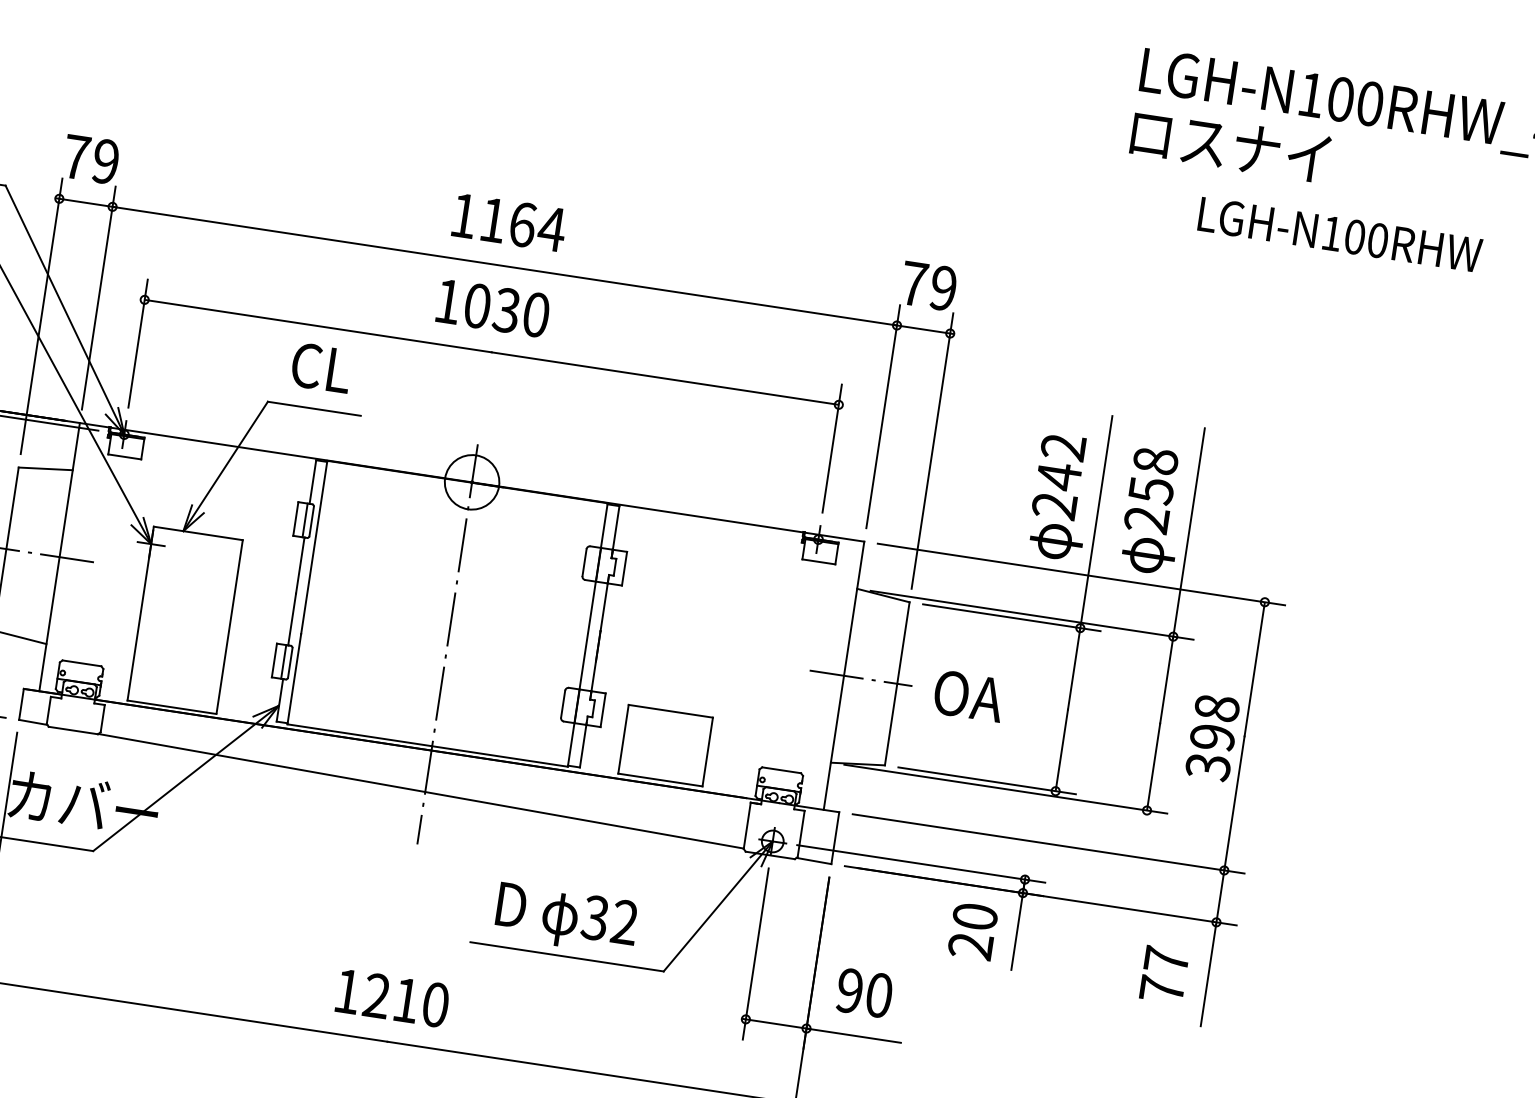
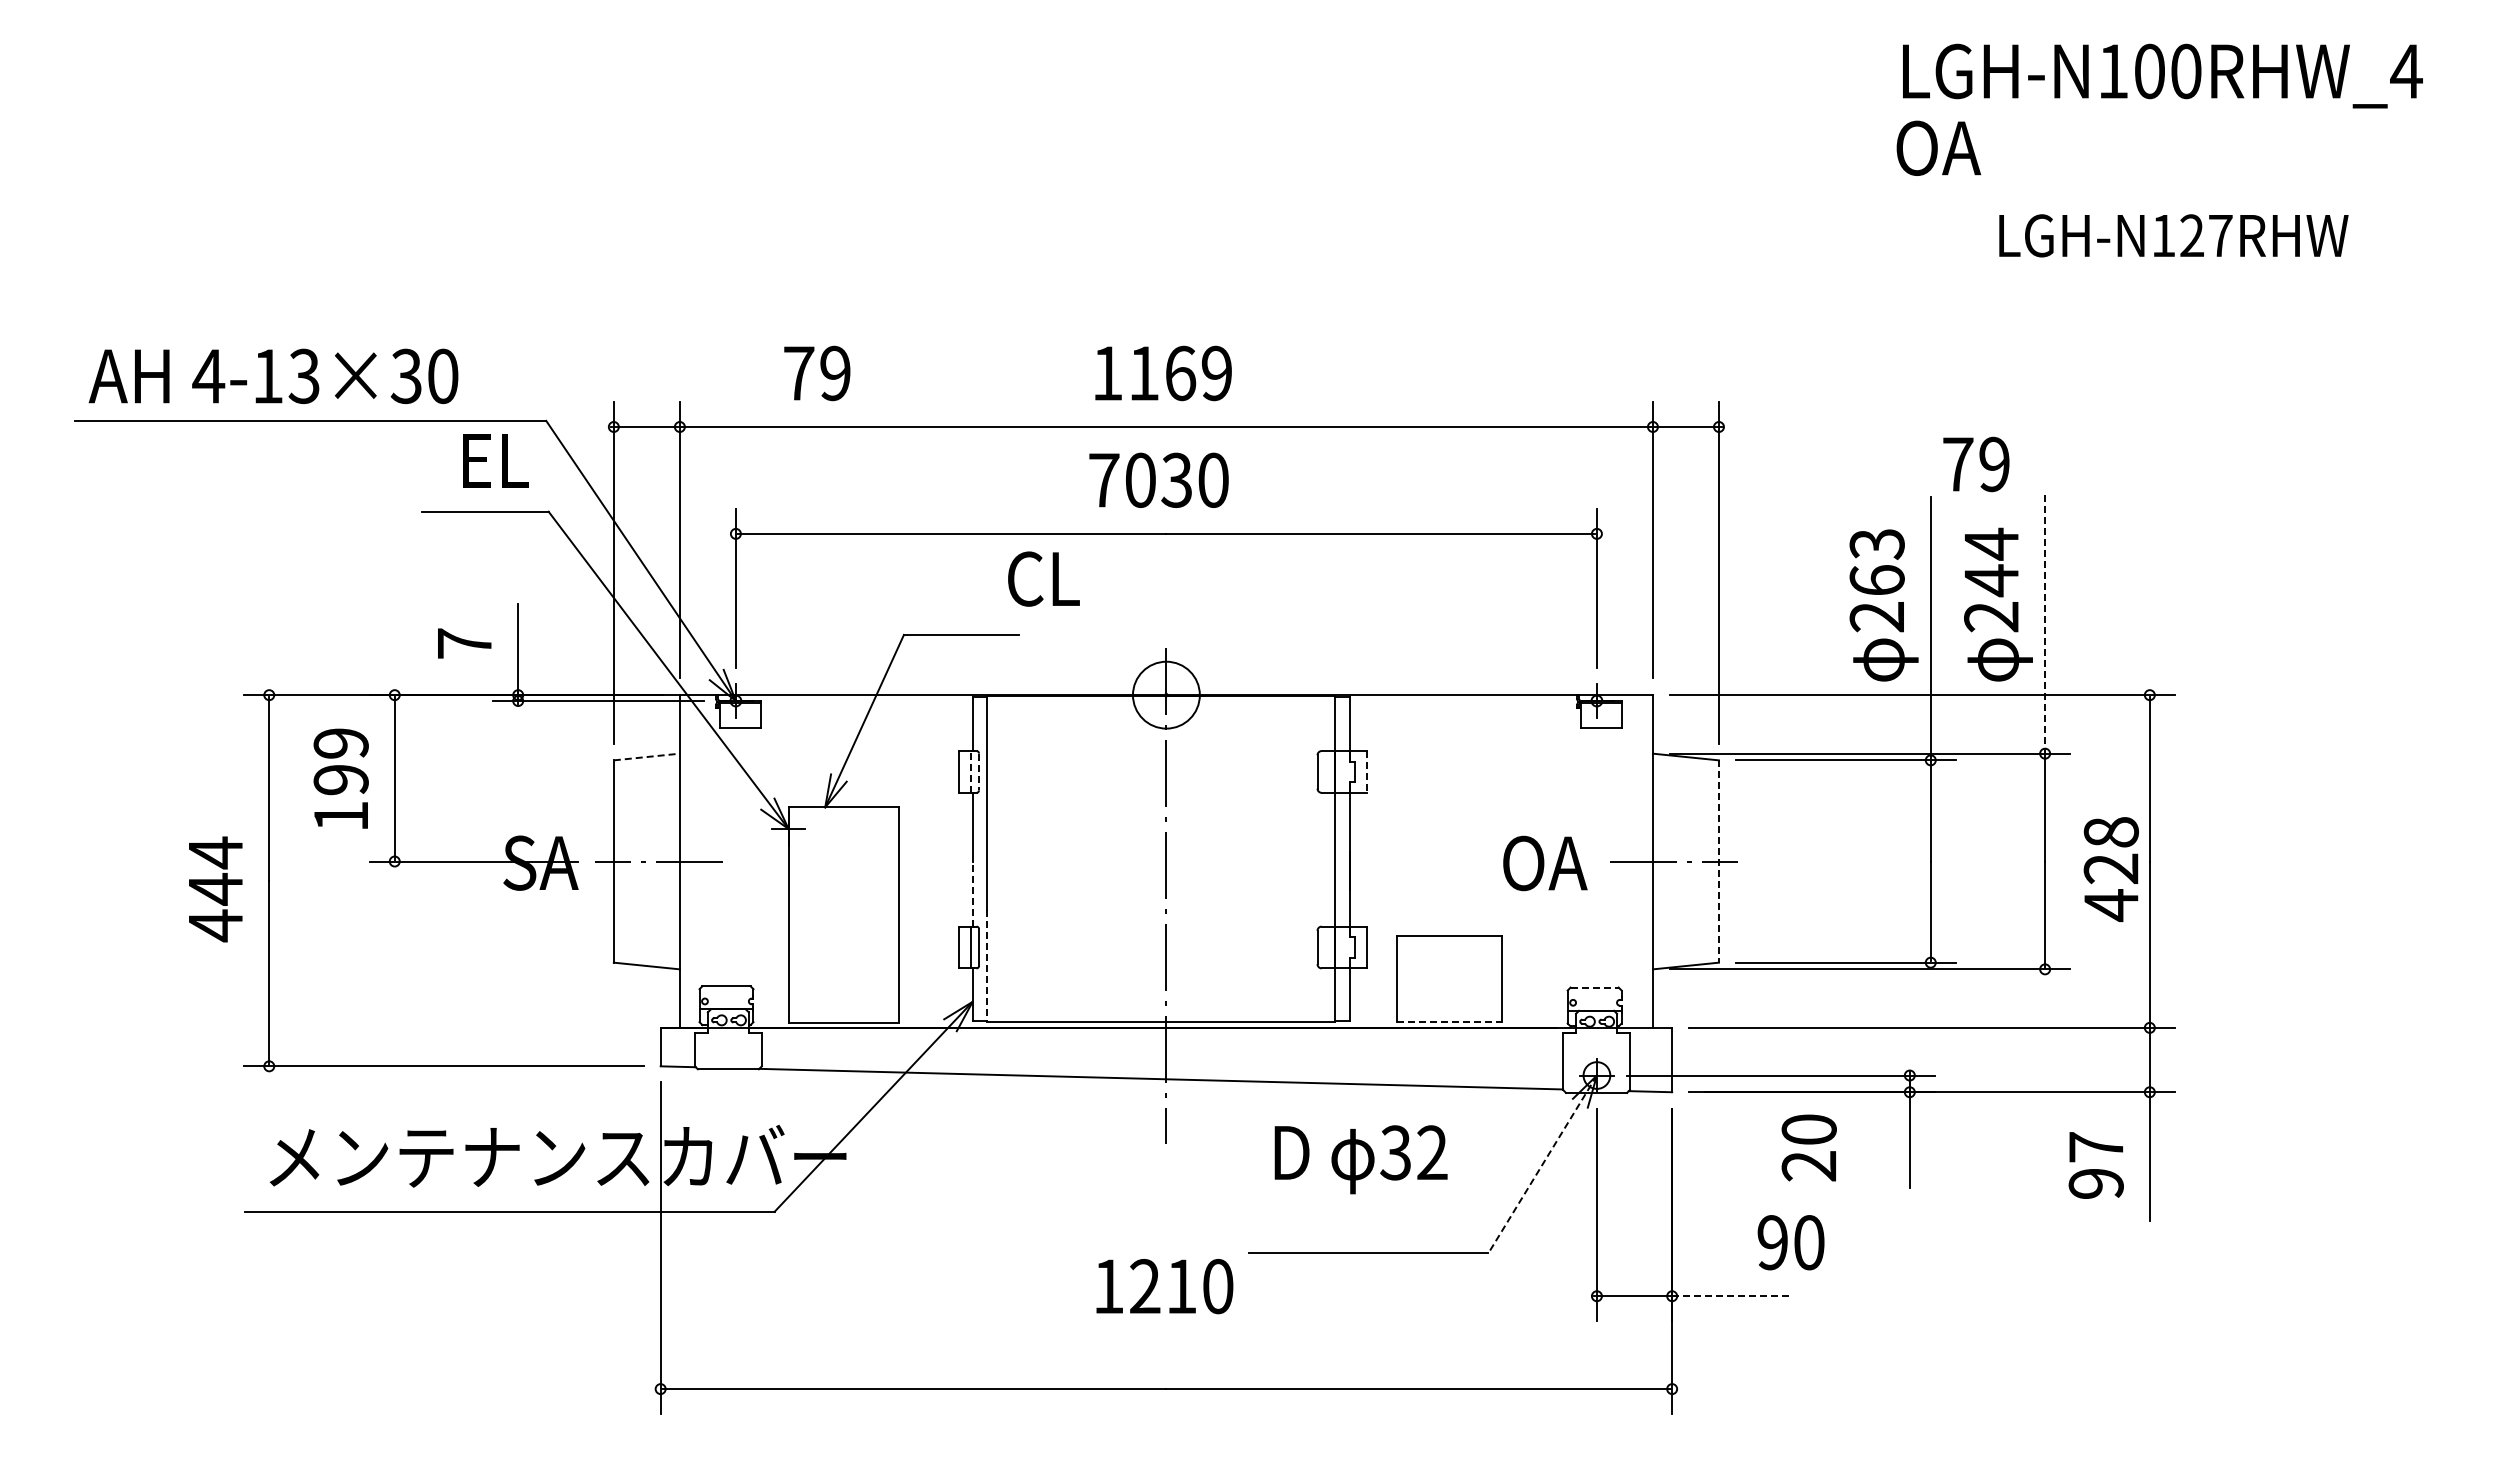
text: (1228, 145) -> (2021, 147), ロスナイ -> OA
text: (91, 159) -> (817, 373), moved
text: (551, 229) -> (1216, 373), 1164 -> 1169
text: (1366, 238) -> (2206, 235), LGH-N100RHW -> LGH-N127RHW
text: (928, 286) -> (1976, 464), moved
text: (448, 301) -> (1104, 480), 1030 -> 7030
text: (321, 367) -> (1043, 578), moved
text: (1060, 462) -> (1876, 563), 242 -> 263
line: (46, 468) -> (647, 756), solid -> dashed
text: (1153, 476) -> (1991, 562), 258 -> 244
line: (304, 520) -> (970, 771), solid -> dashed
line: (311, 521) -> (979, 772), solid -> dashed
line: (1189, 532) -> (2045, 624), solid -> dashed
line: (624, 568) -> (1367, 771), solid -> dashed
line: (292, 619) -> (973, 894), solid -> dashed
line: (293, 679) -> (986, 966), solid -> dashed
line: (896, 684) -> (1718, 862), solid -> dashed
text: (969, 696) -> (1545, 863), moved
text: (1209, 752) -> (2110, 887), 398 -> 428
line: (782, 770) -> (1595, 987), solid -> dashed
line: (660, 779) -> (1449, 1021), solid -> dashed
line: (718, 906) -> (1542, 1164), solid -> dashed
text: (566, 919) -> (1360, 1159), moved
text: (972, 931) -> (1808, 1147), moved
text: (1161, 989) -> (2095, 1183), 77 -> 97
text: (864, 992) -> (1790, 1242), moved
text: (392, 998) -> (1164, 1286), moved
line: (853, 1035) -> (1730, 1296), solid -> dashed

